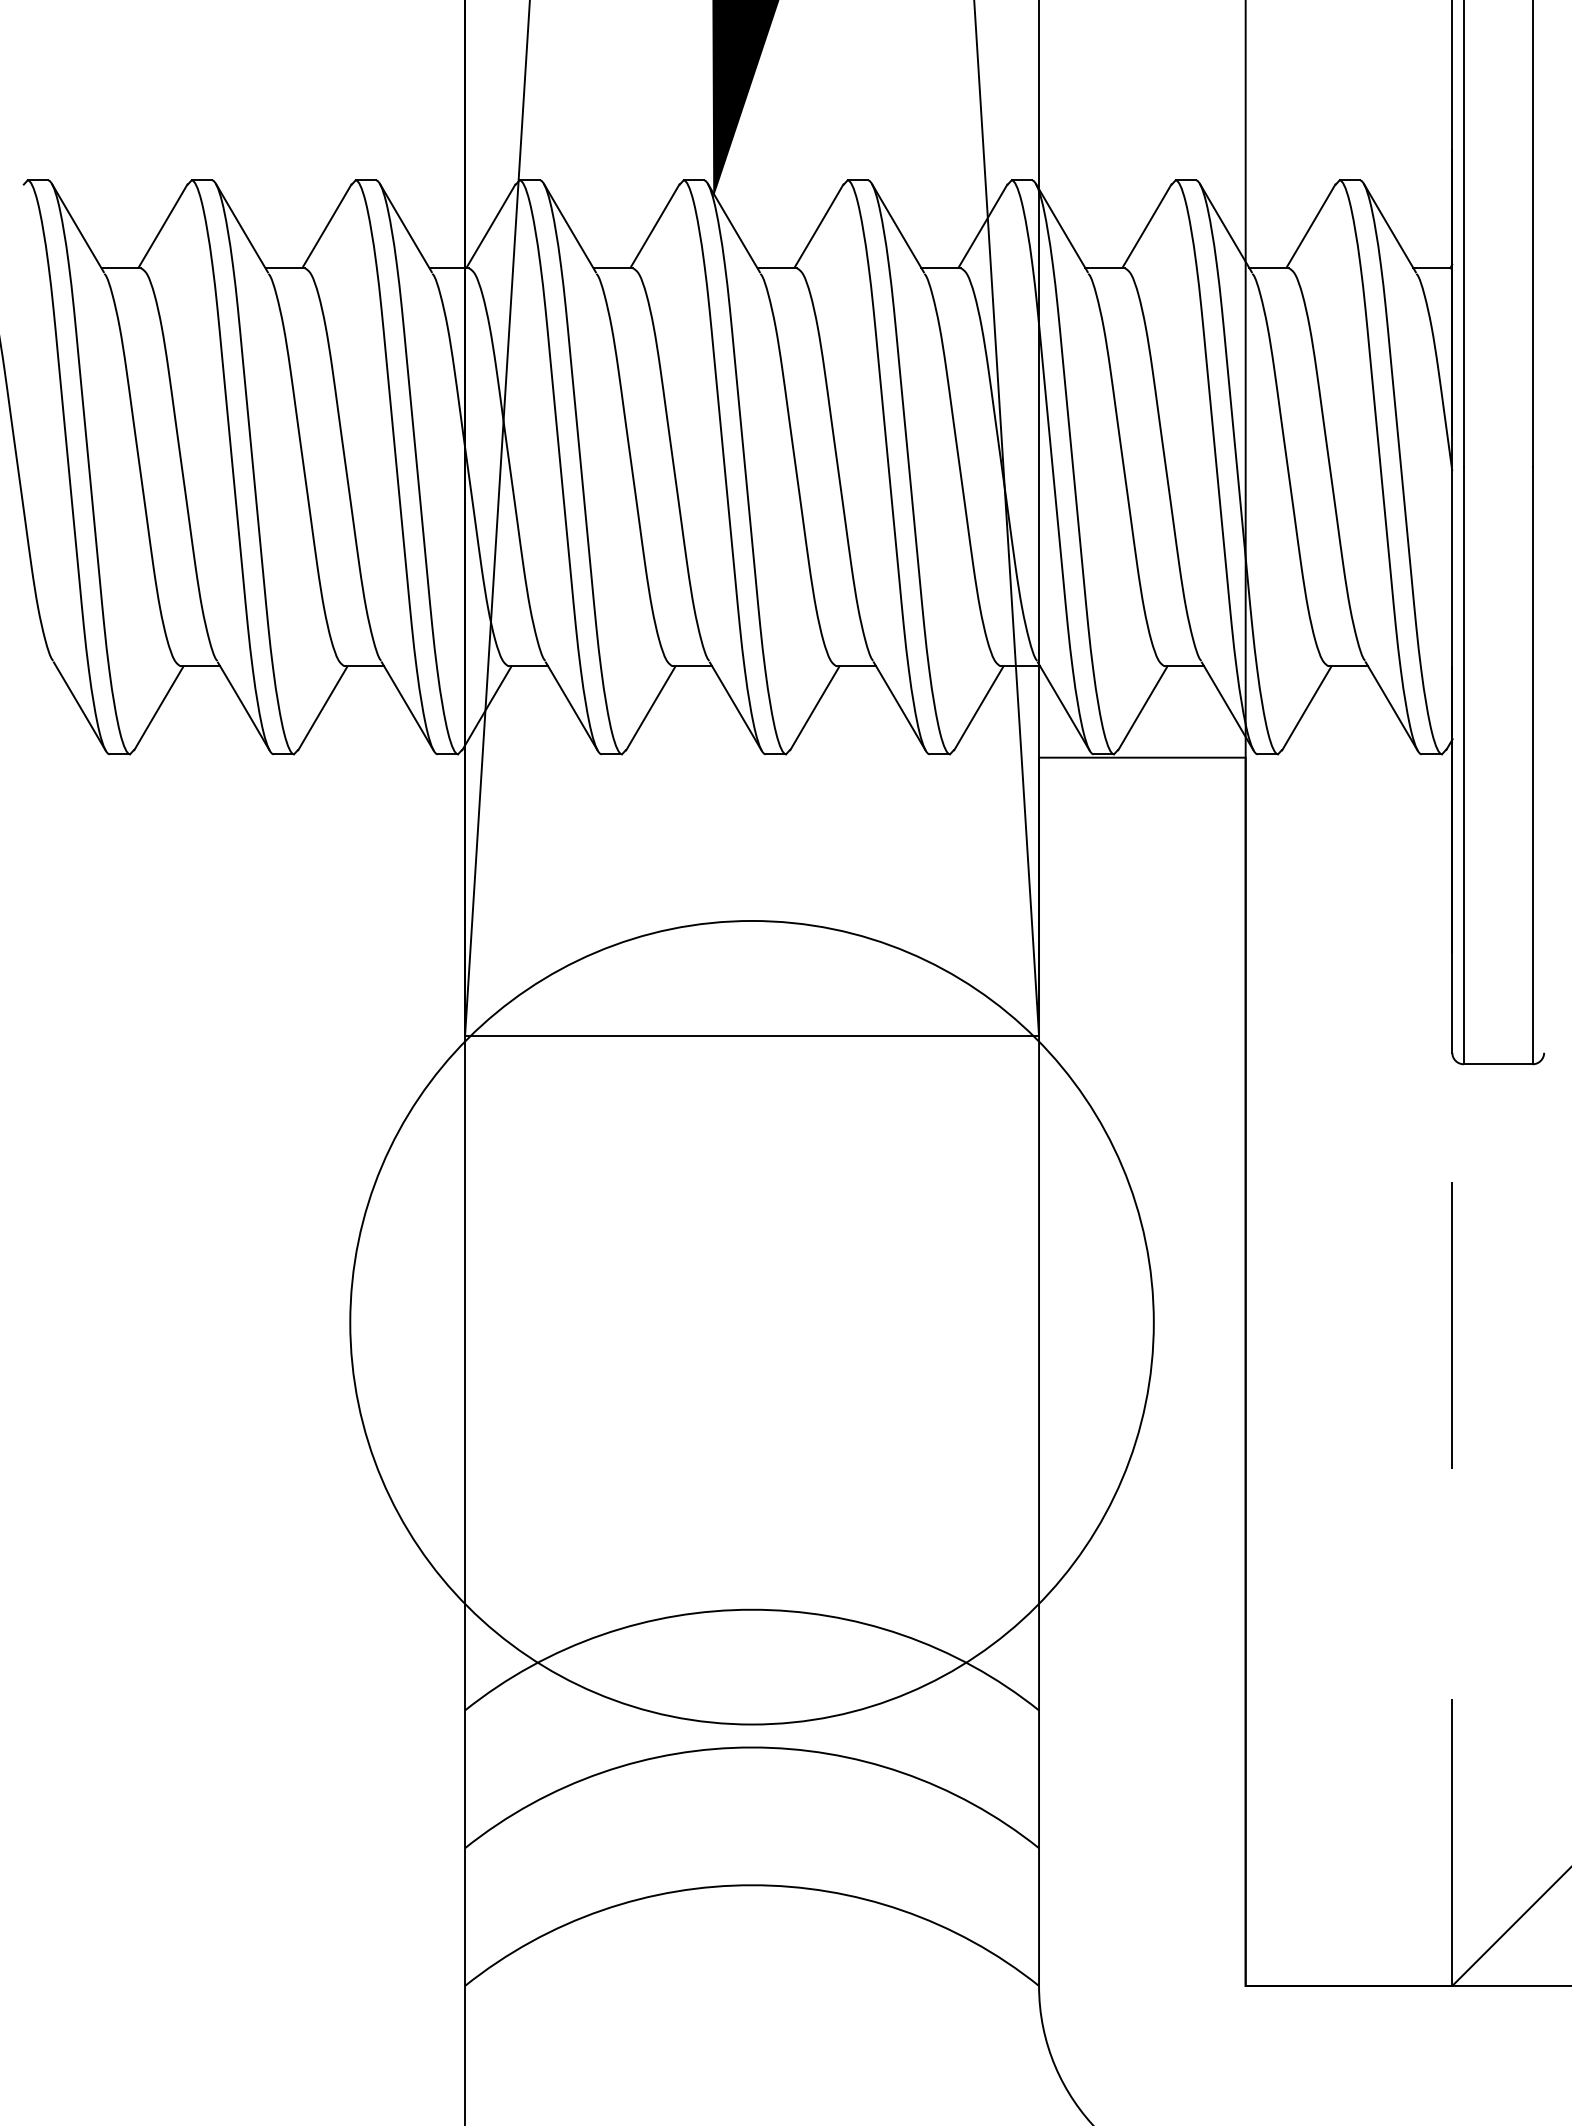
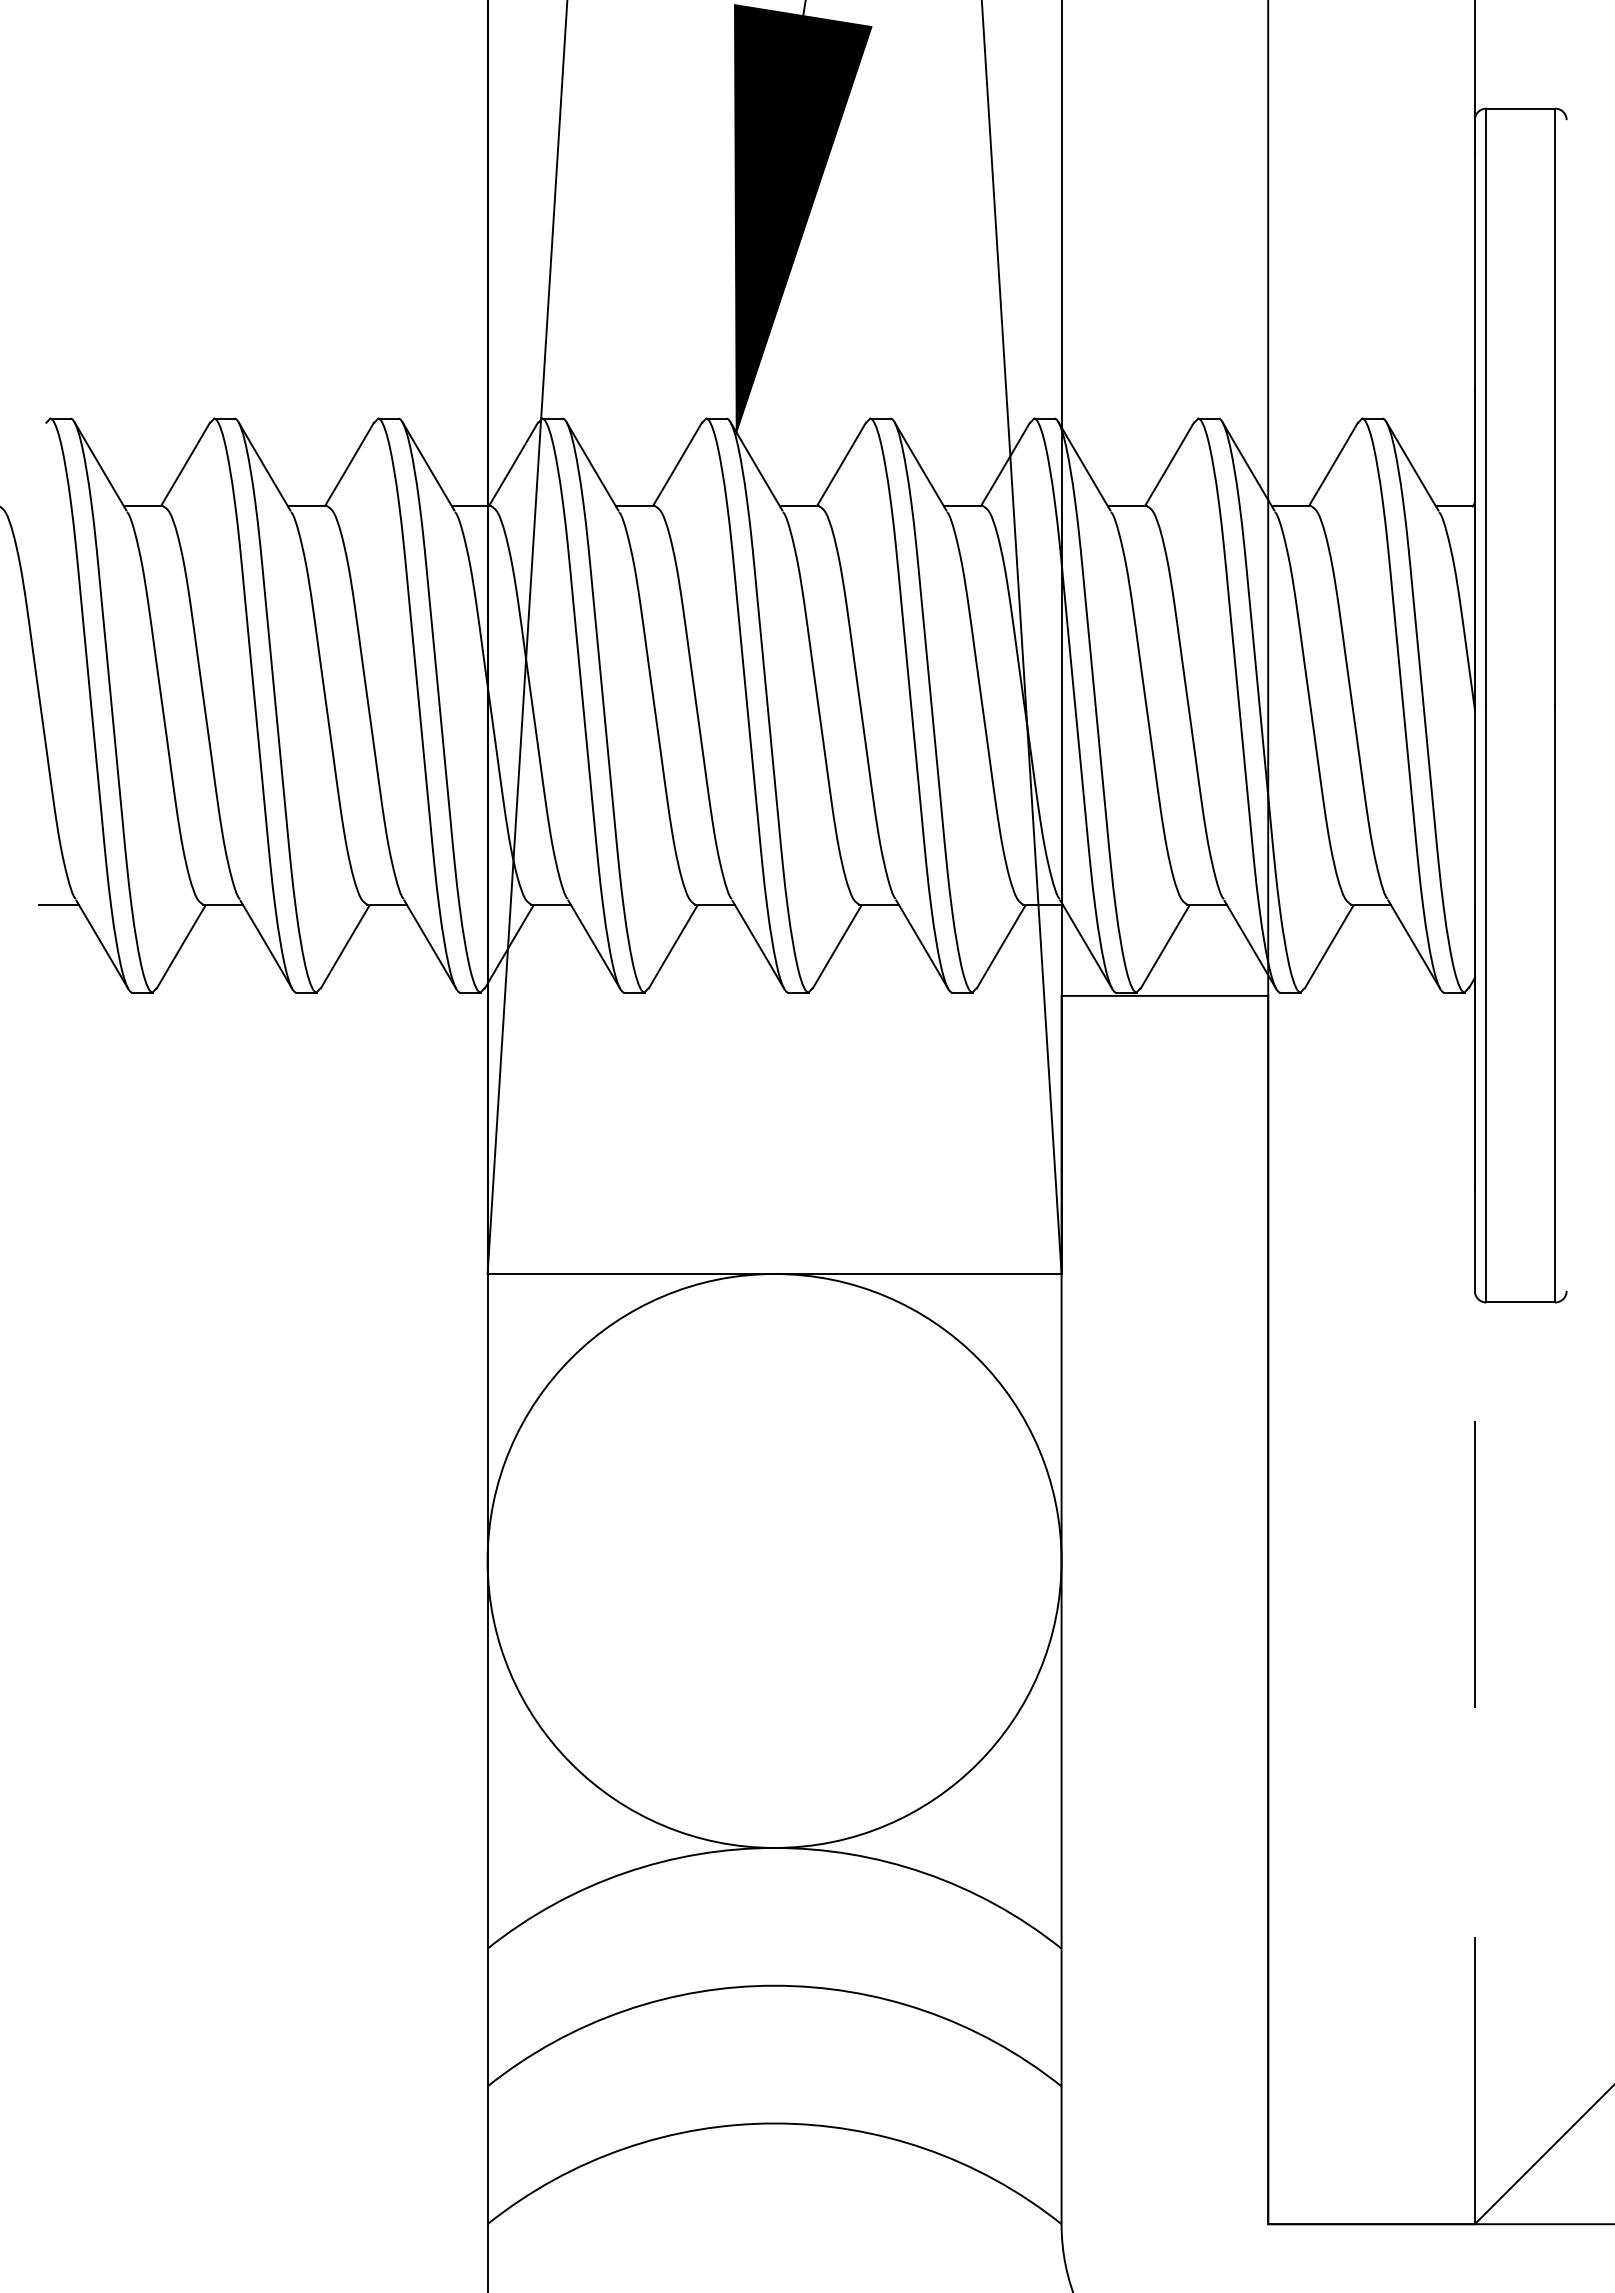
line: (35, 666) -> (58, 904), added
circle: (751, 1322) -> (774, 1560), size x0.71

